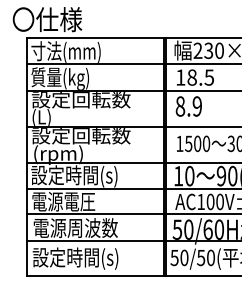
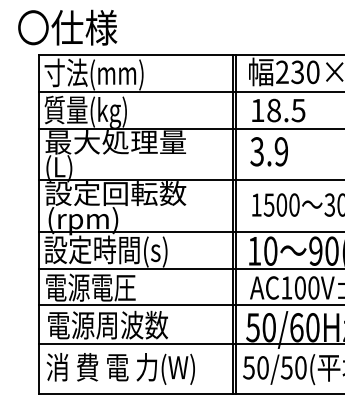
text: (80, 100) -> (114, 143), 設定回転数 -> 最大処理量
text: (180, 106) -> (257, 151), 8.9 -> 3.9
text: (84, 258) -> (120, 368), 設定時間(s) -> 消 費 電 力(W)

